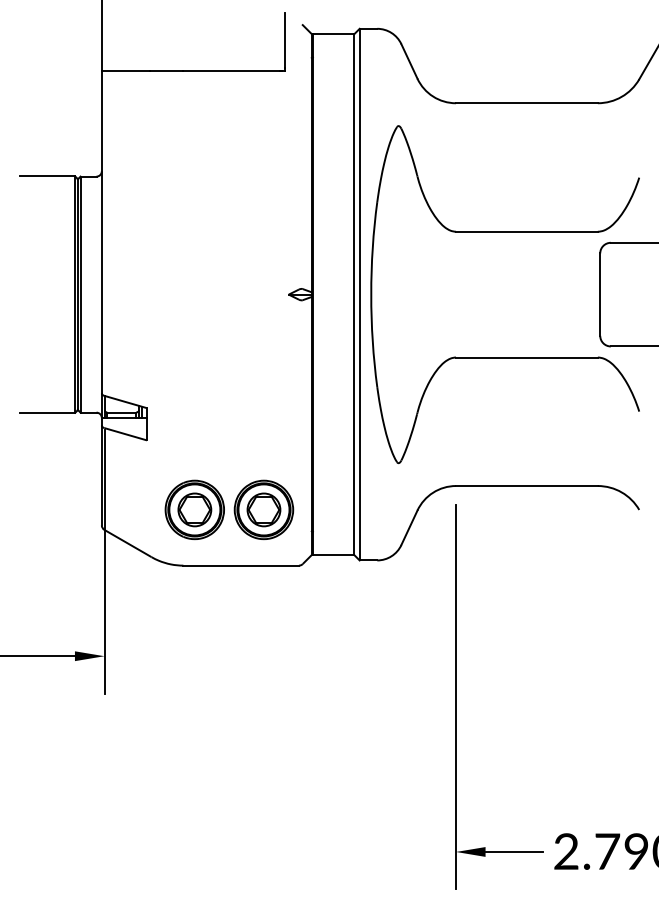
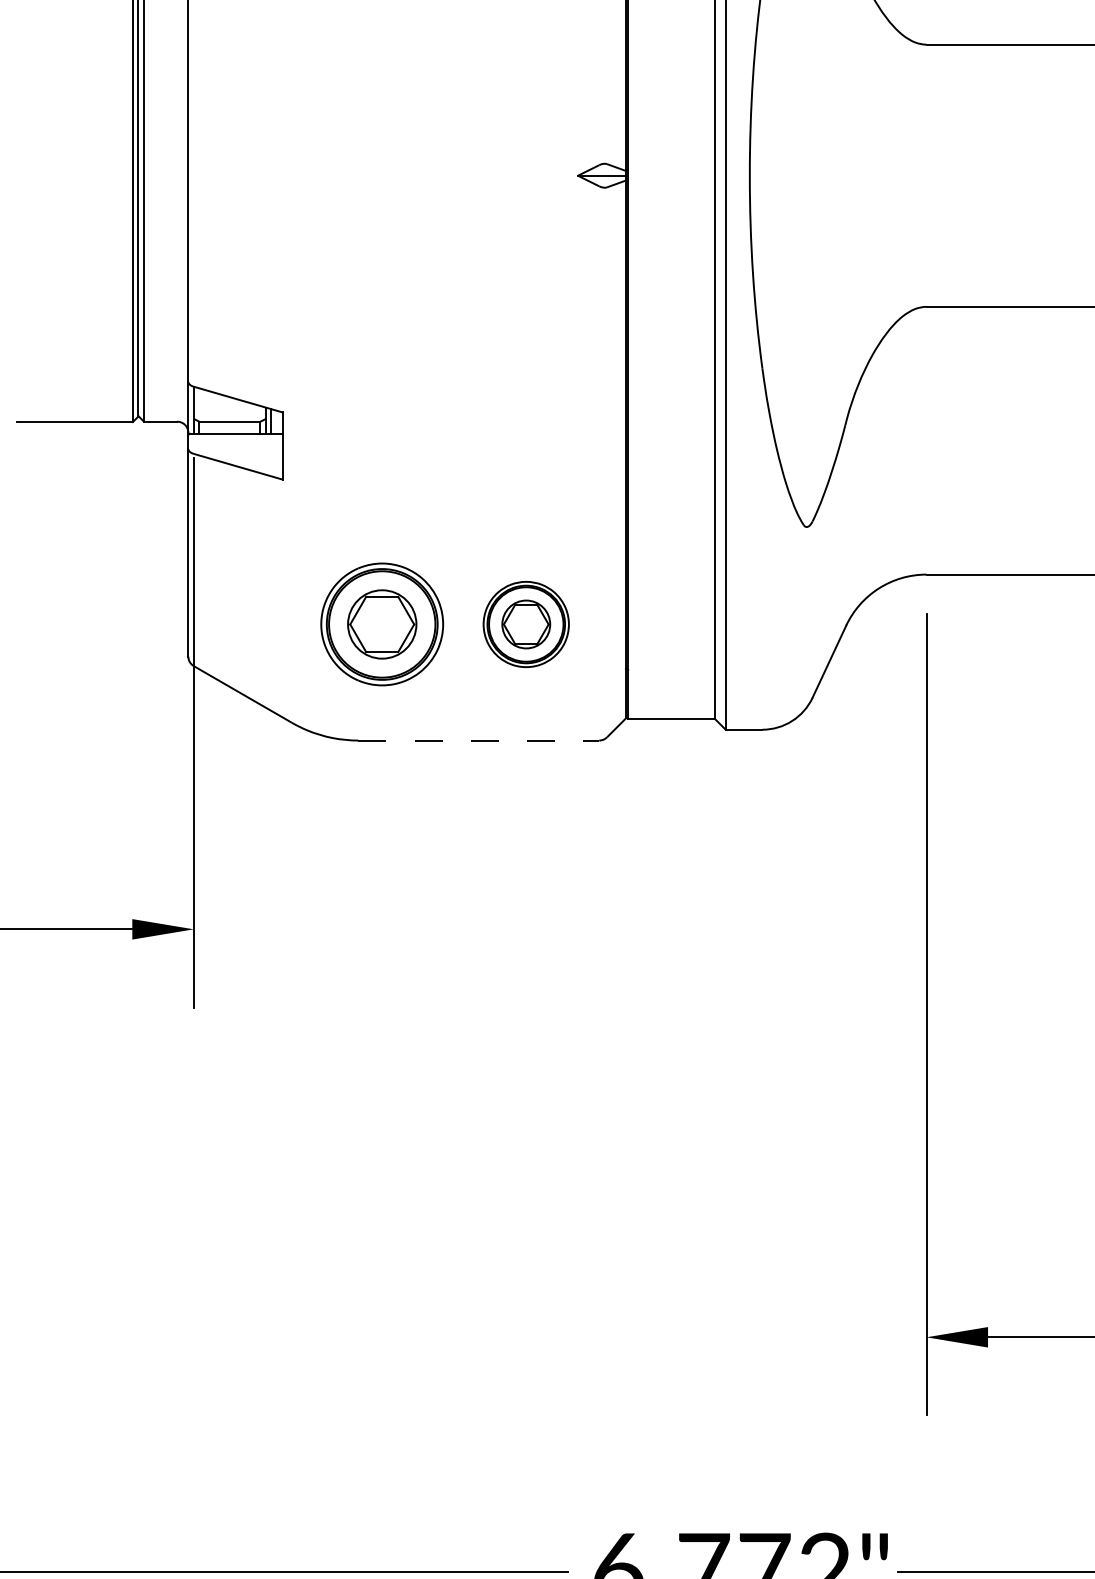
part: (263, 509) -> (525, 623), size x0.7
line: (241, 565) -> (479, 740), solid -> dashed

